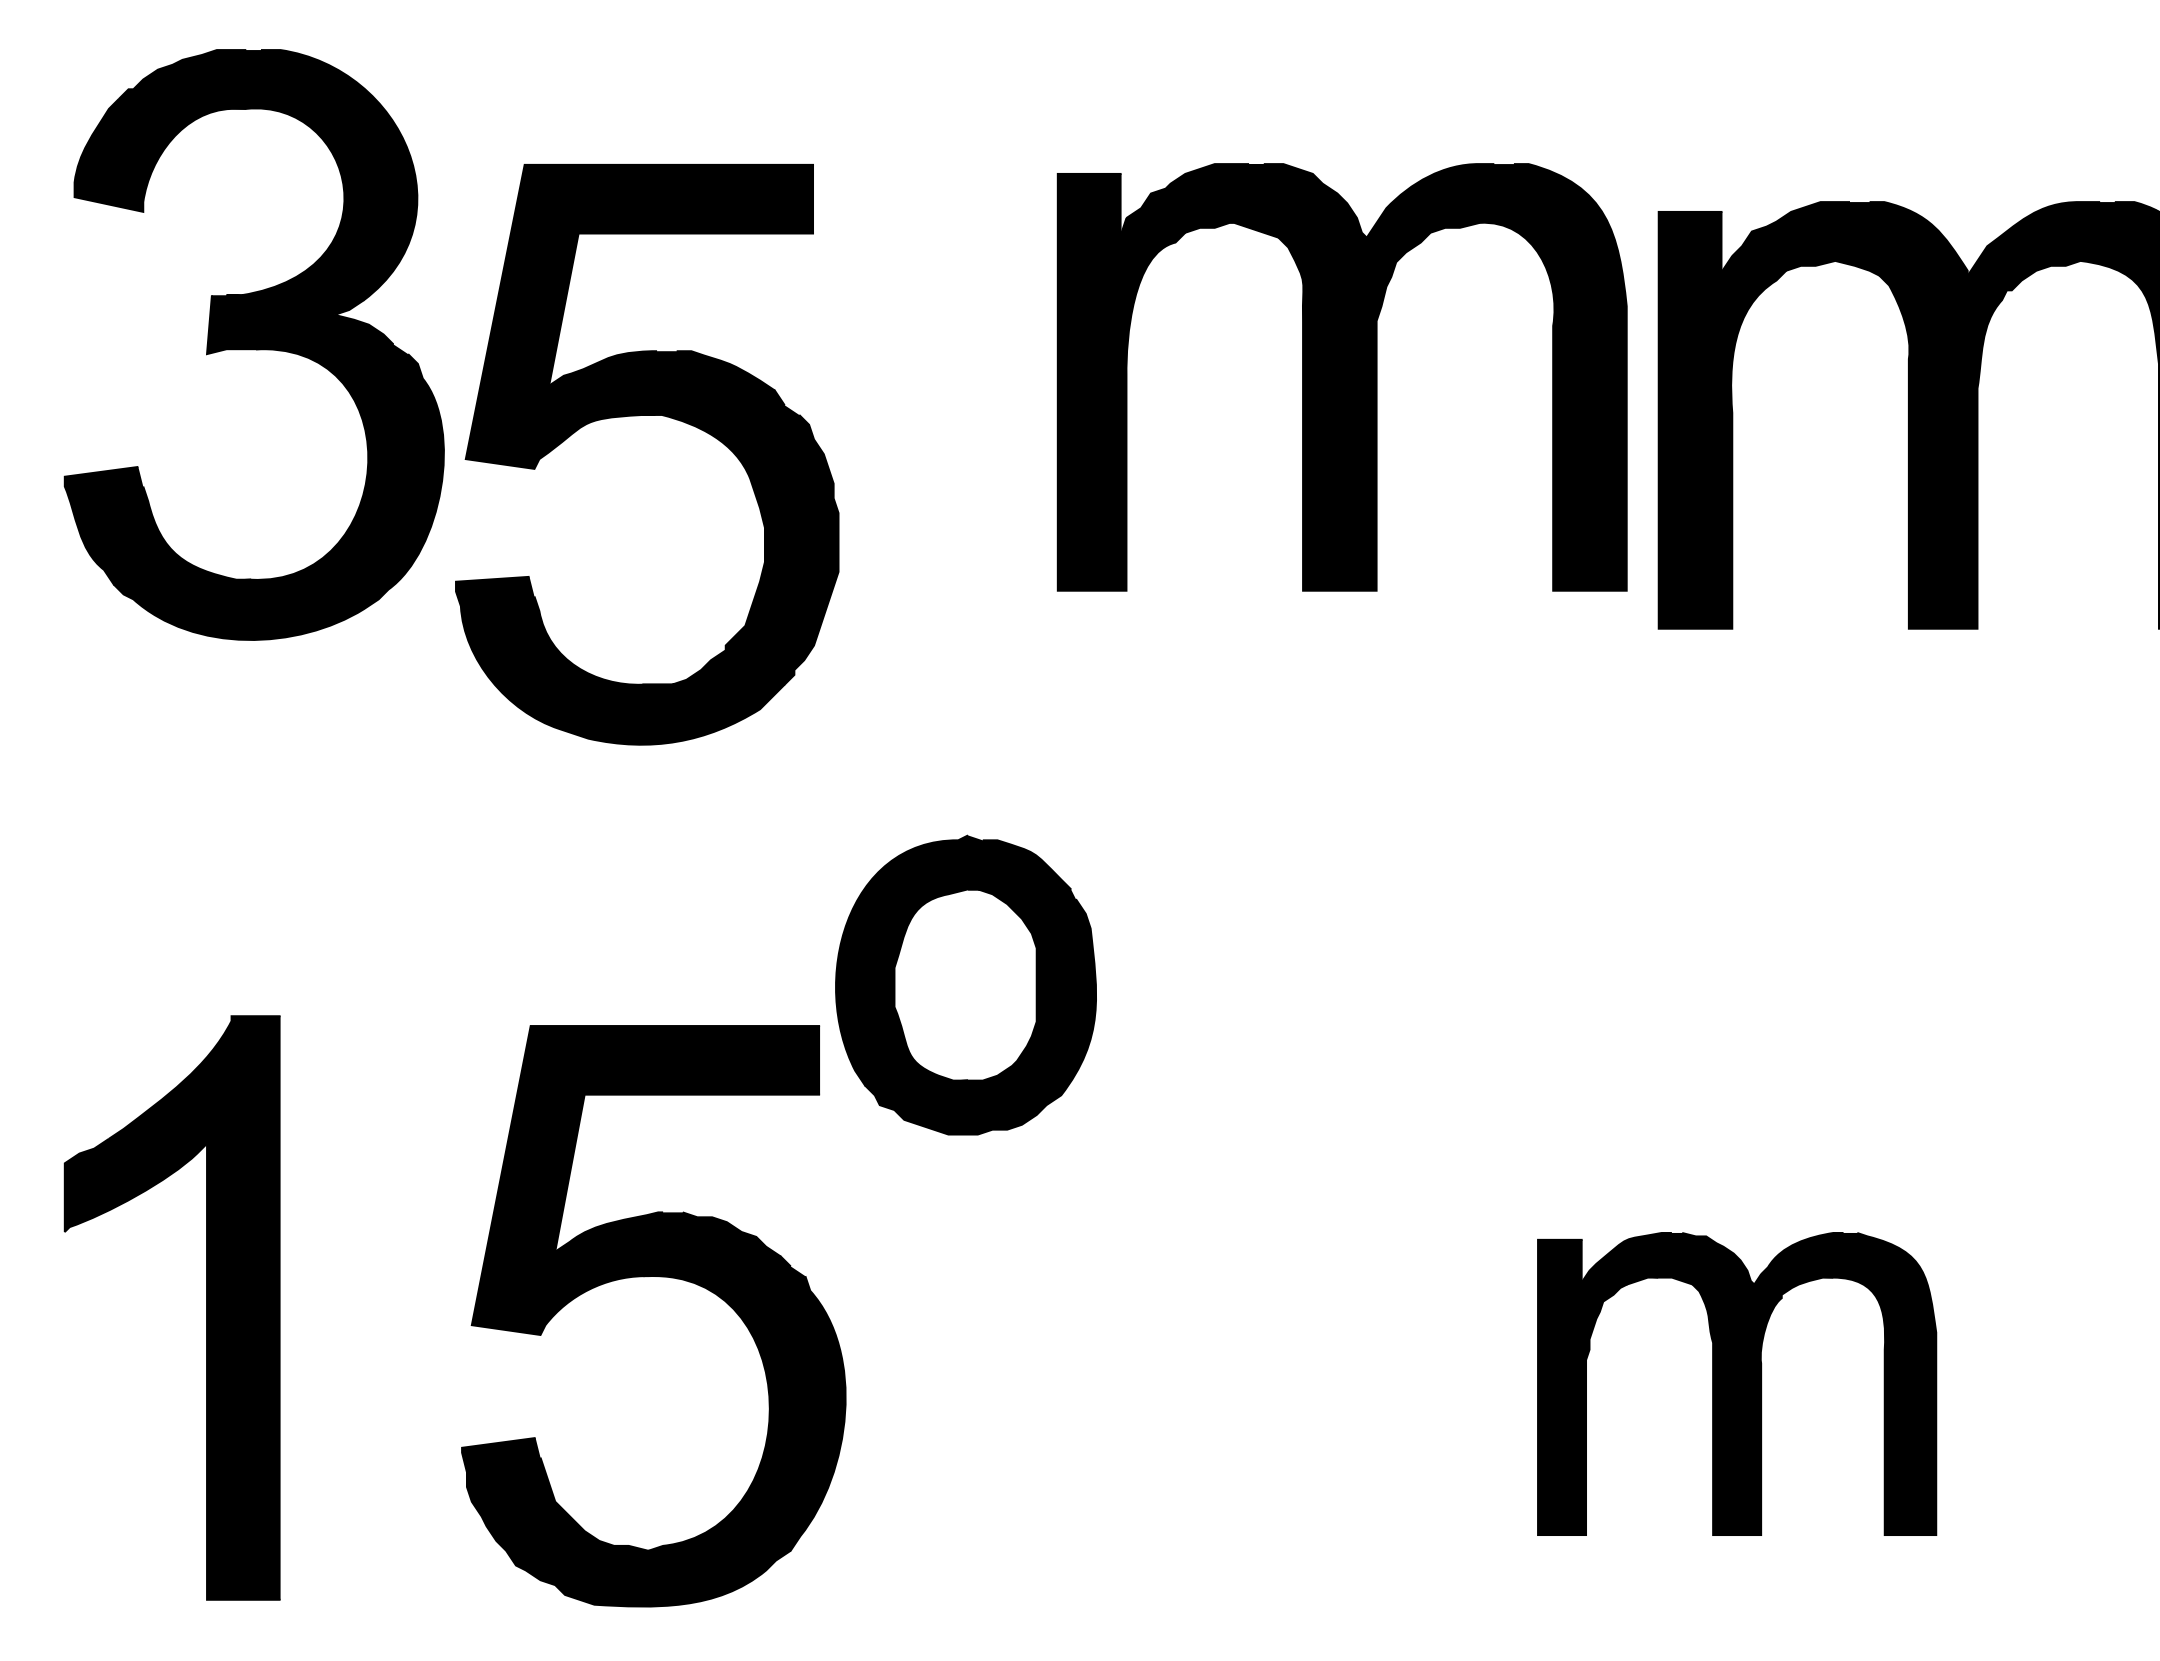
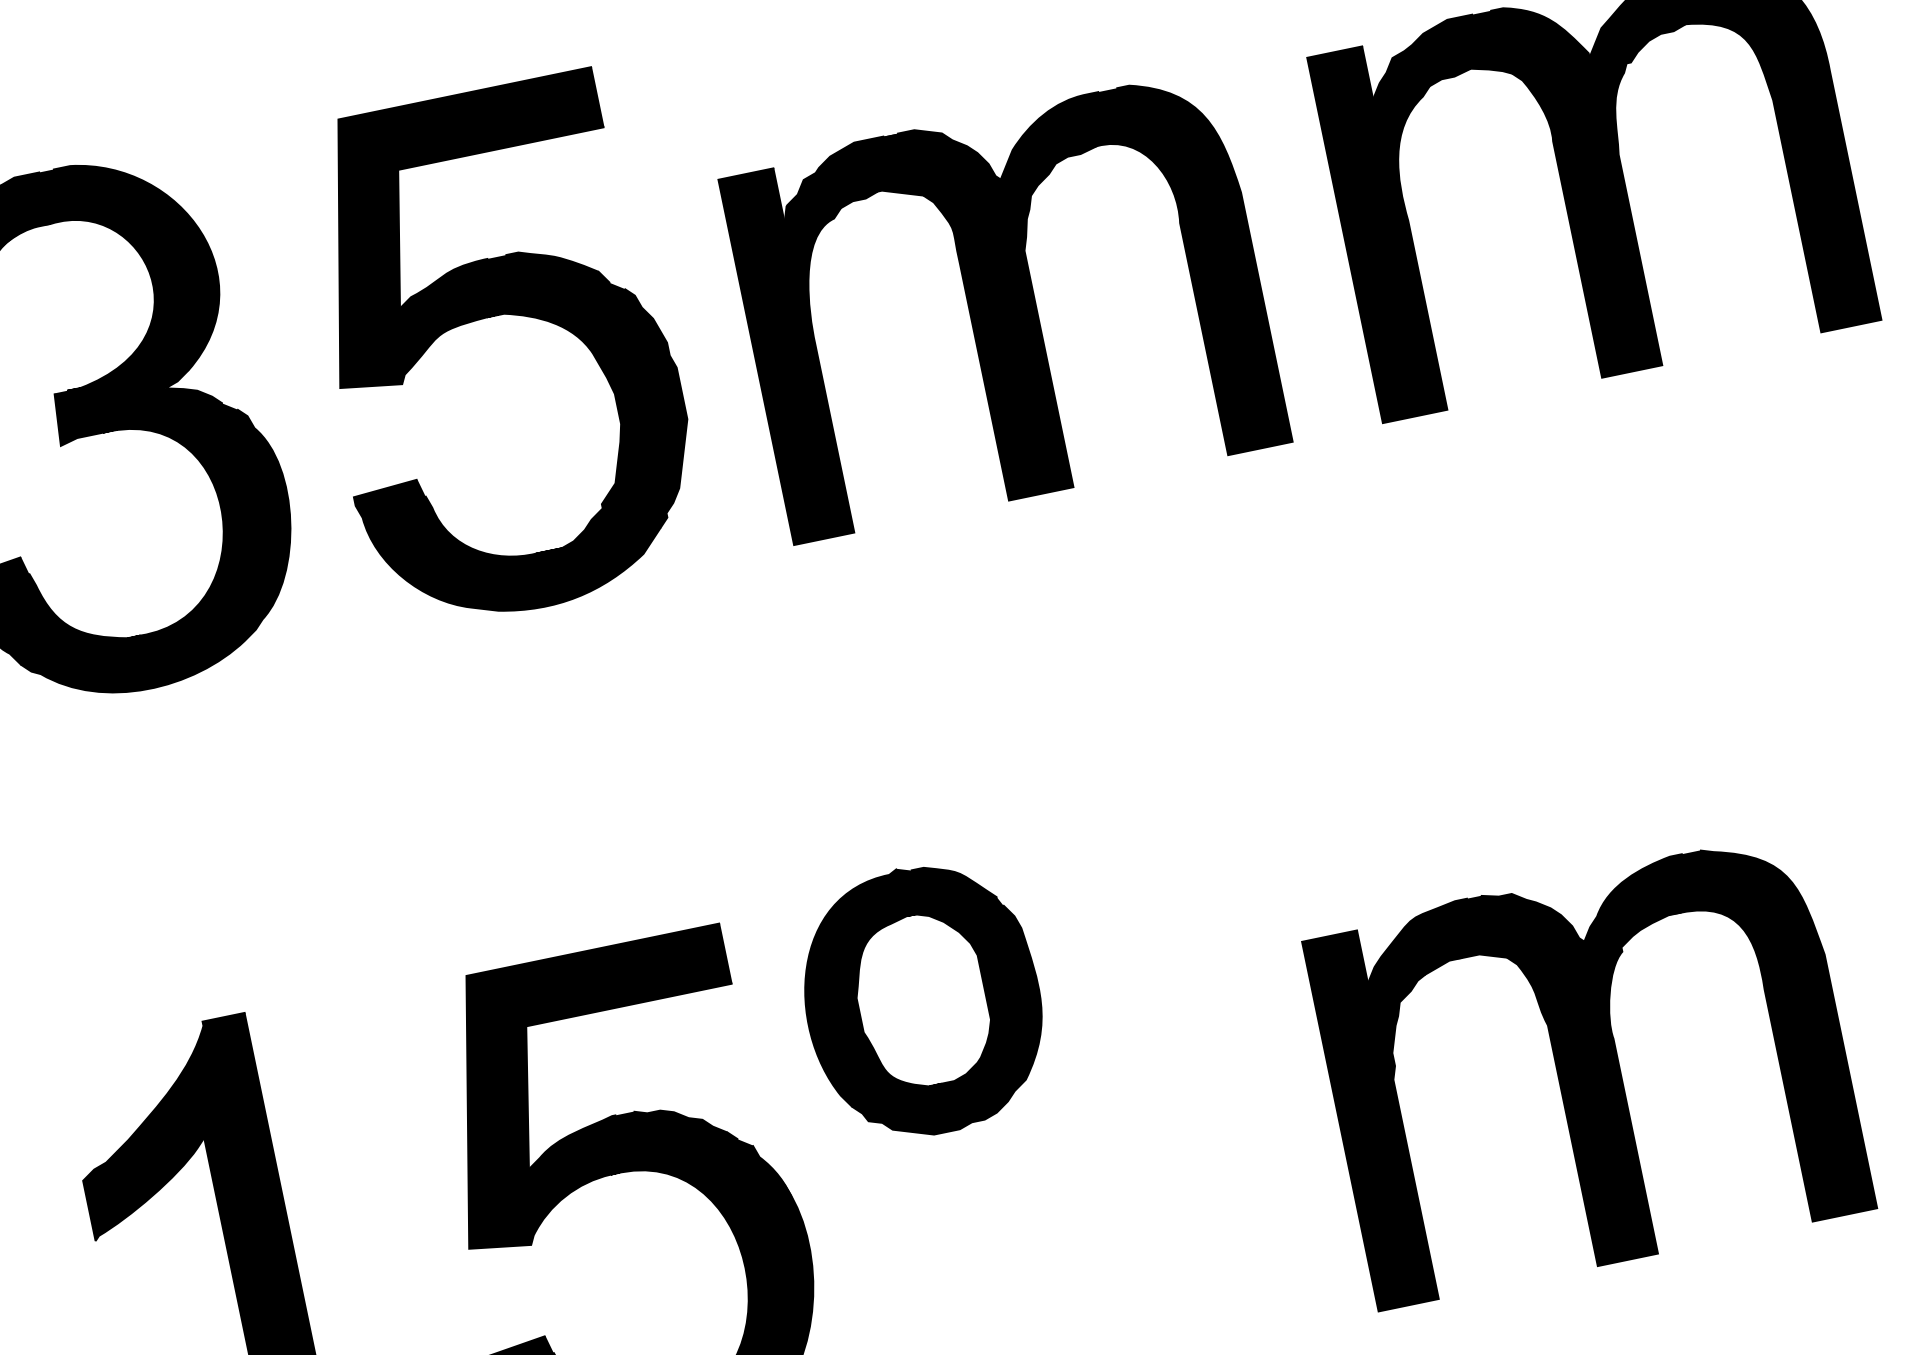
part: (1341, 377) -> (1003, 306), moved
part: (647, 415) -> (491, 316), moved
part: (965, 984) -> (921, 999), moved
part: (1736, 1383) -> (1588, 1070), size x1.43

